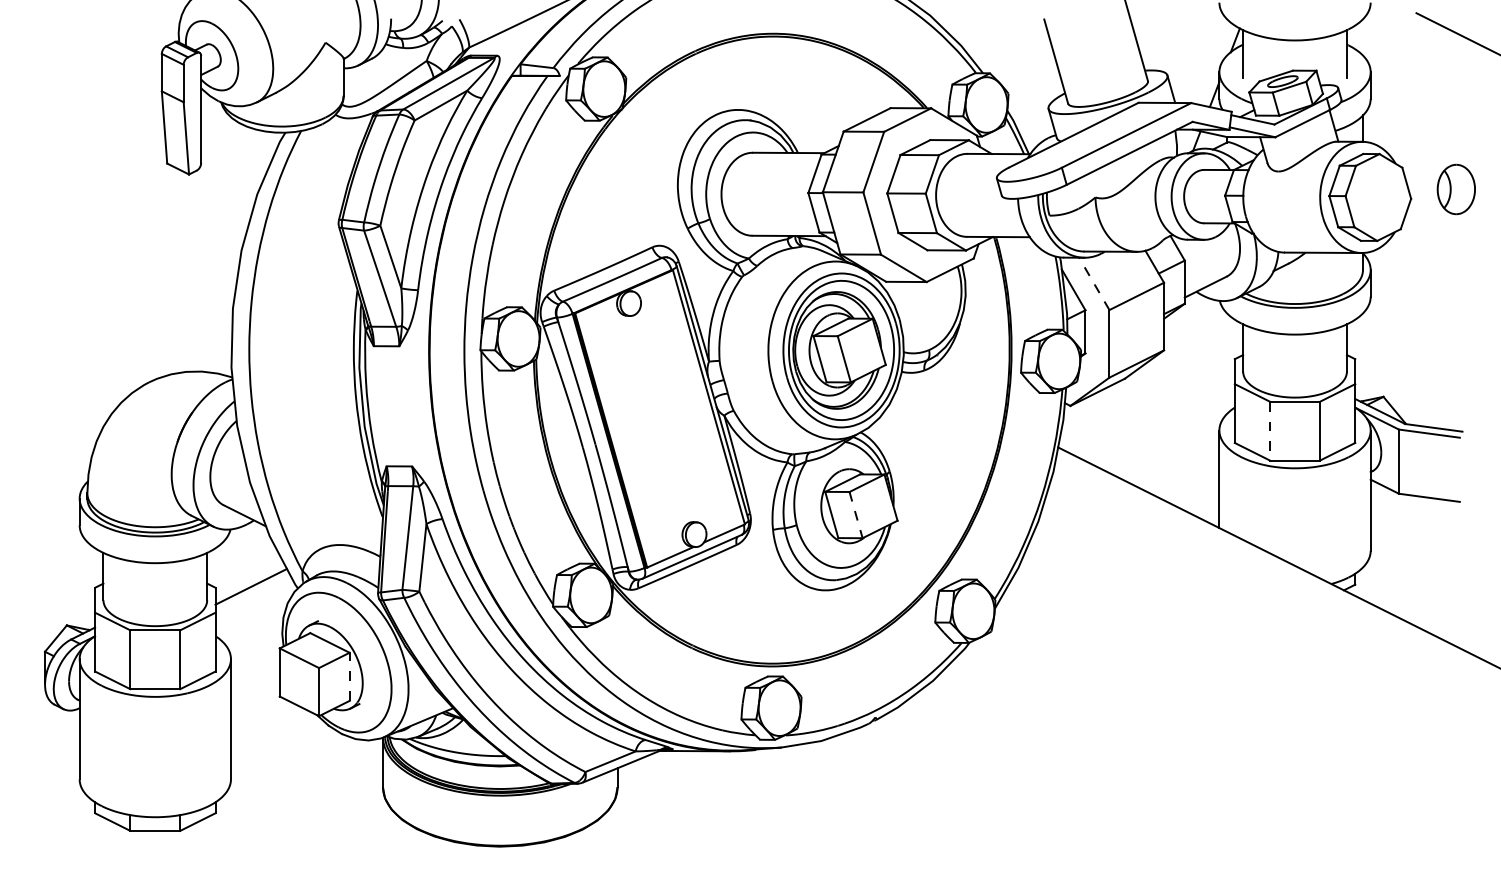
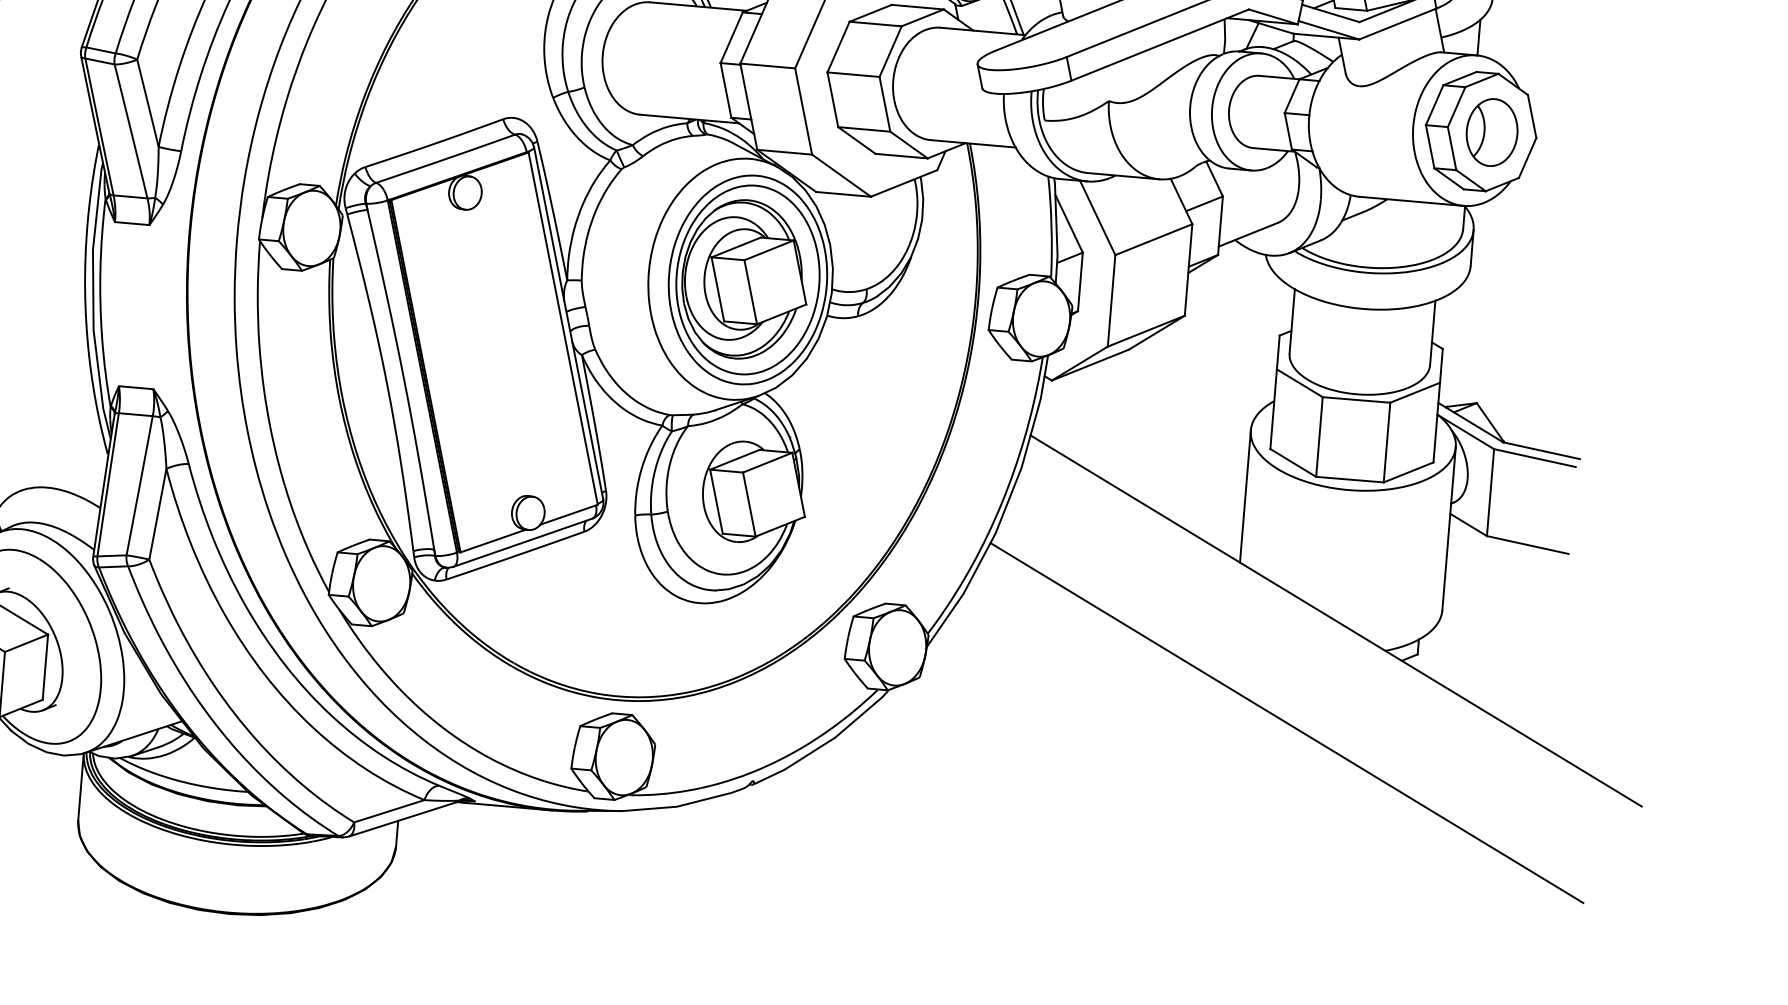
part: (1455, 189) -> (1490, 132), moved
line: (1094, 283) -> (1098, 217), dashed -> solid
line: (1270, 431) -> (1319, 437), dashed -> solid
line: (856, 515) -> (749, 505), dashed -> solid
line: (1263, 642) -> (1286, 722), added
line: (349, 676) -> (45, 666), dashed -> solid

